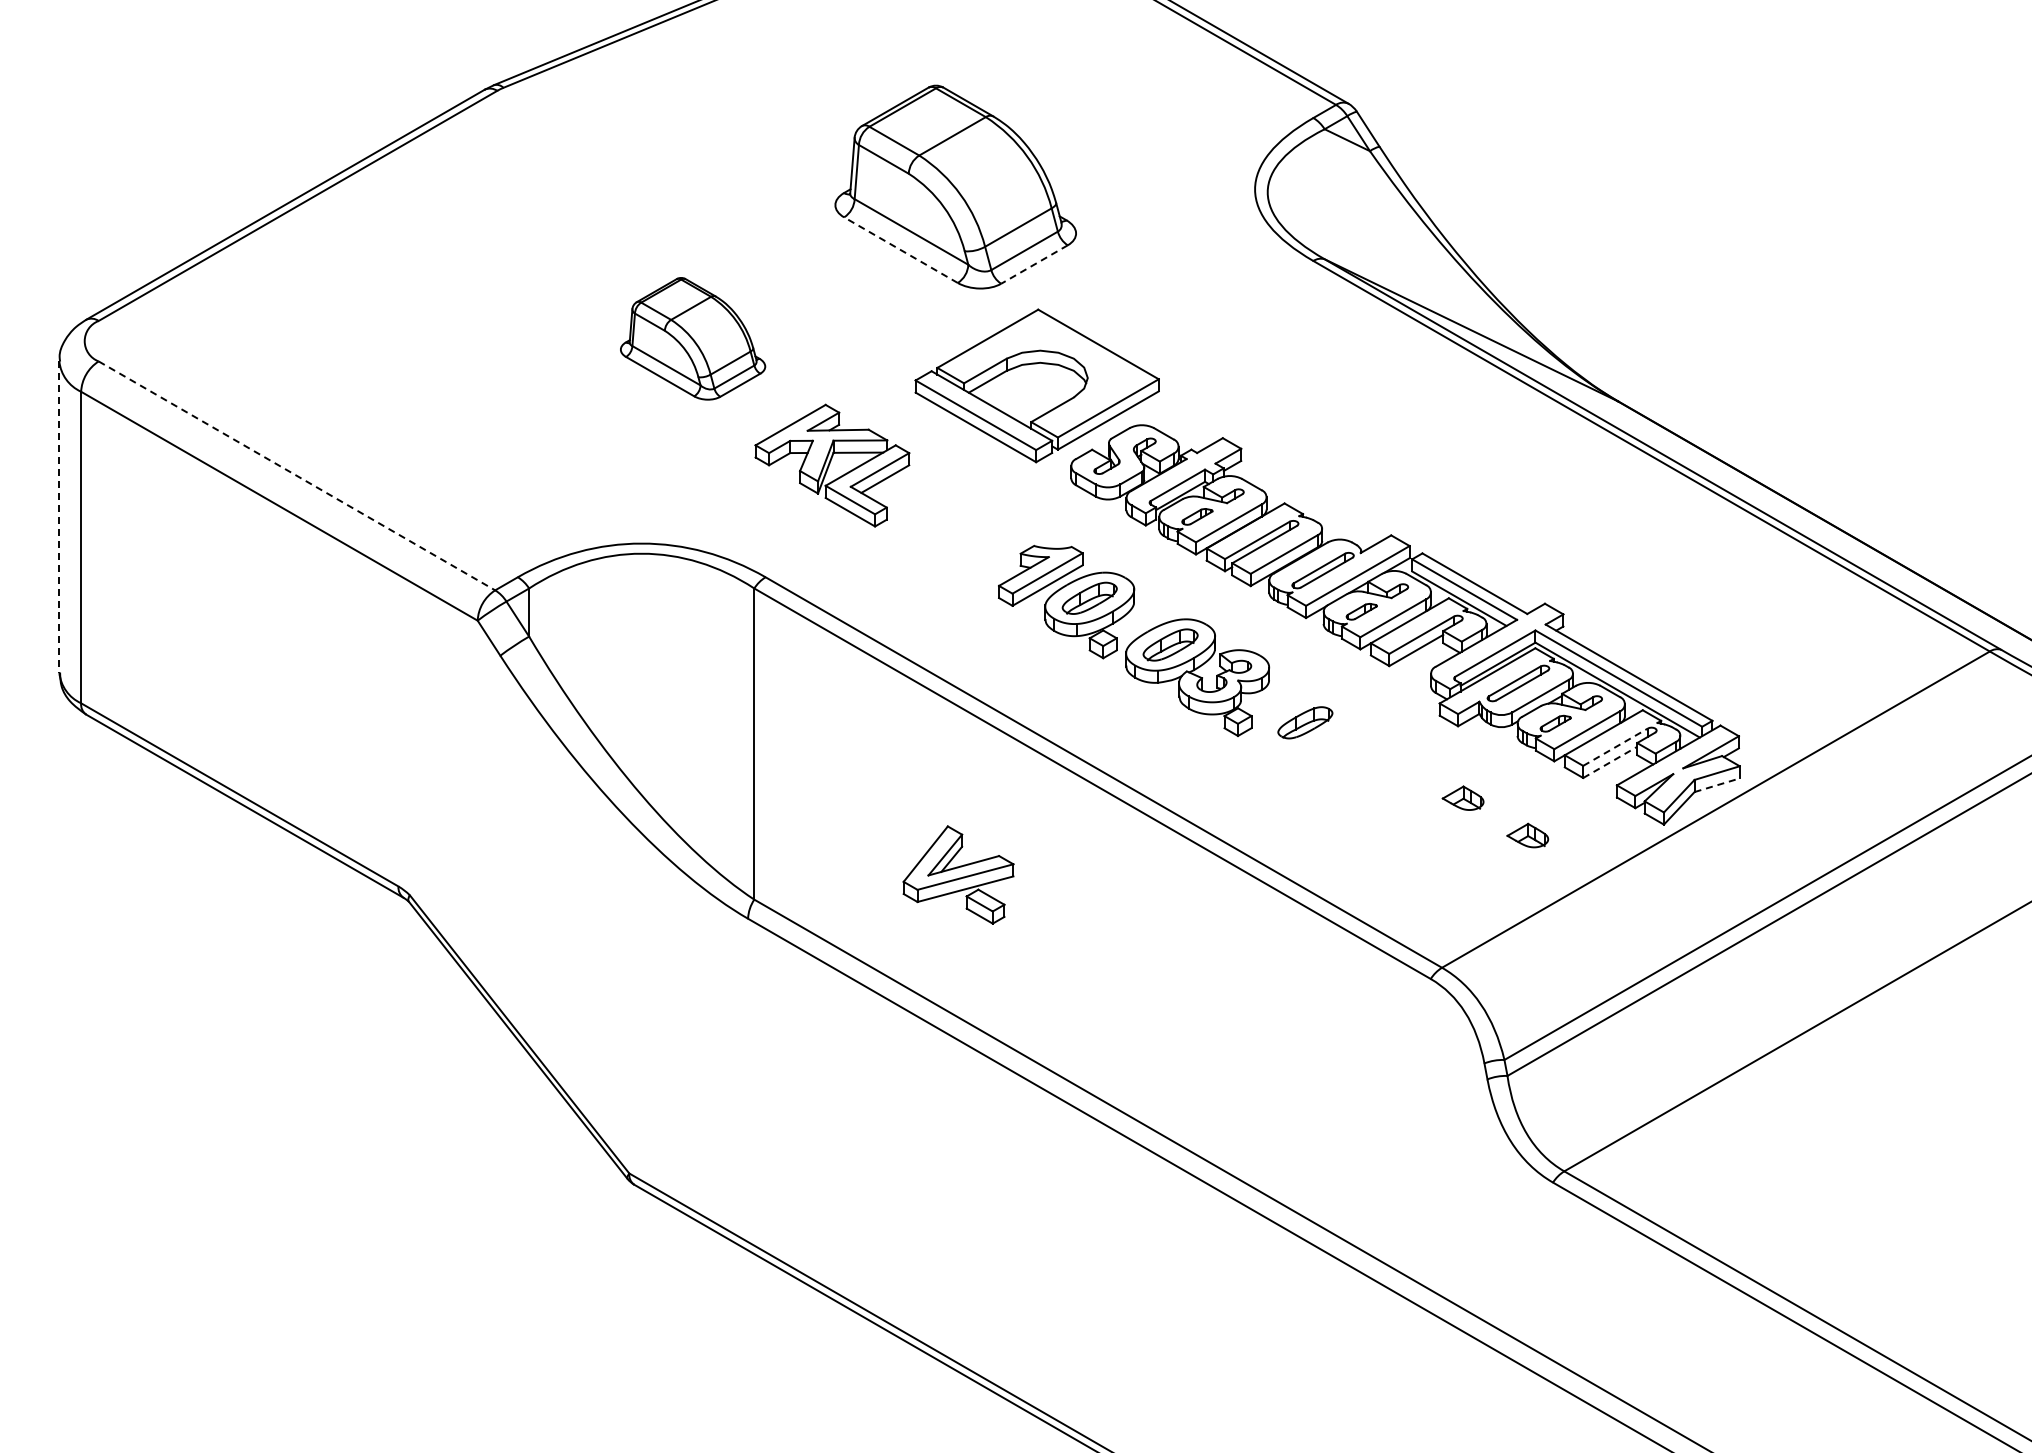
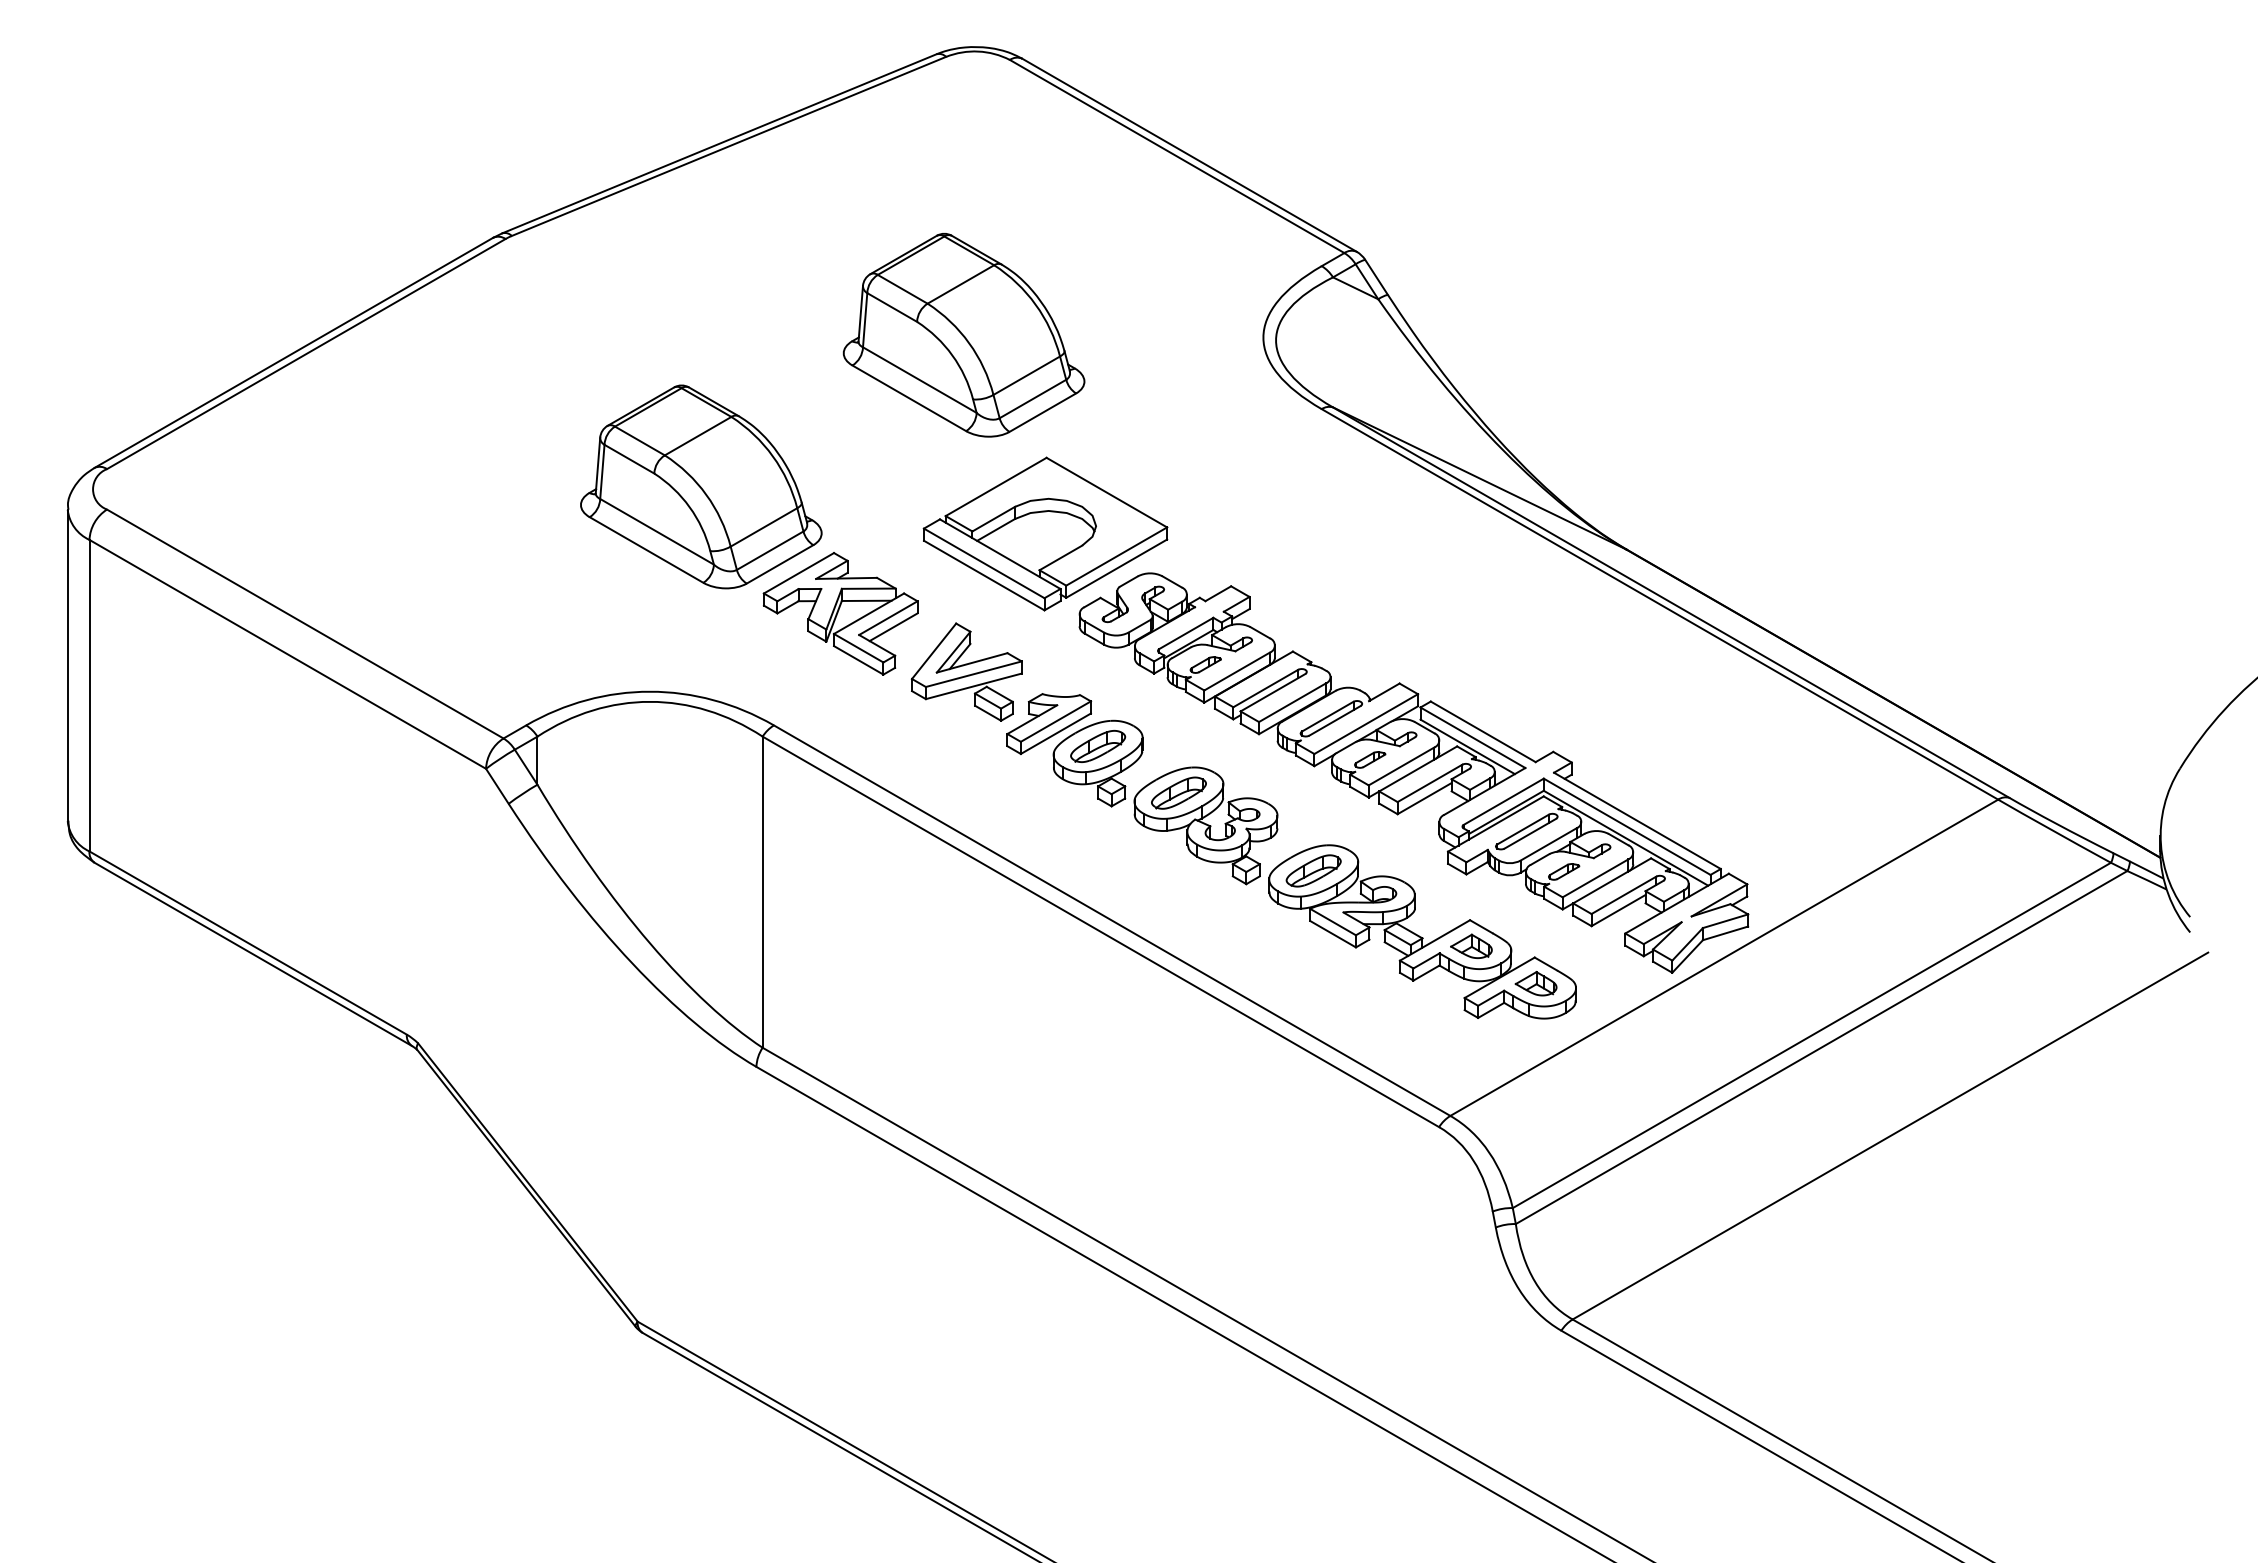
line: (901, 250) -> (909, 398), dashed -> solid
line: (1034, 264) -> (1042, 412), dashed -> solid
part: (693, 338) -> (701, 486), size x1.67
line: (297, 476) -> (305, 624), dashed -> solid
line: (59, 517) -> (67, 665), dashed -> solid
line: (1616, 747) -> (1624, 895), dashed -> solid
line: (1610, 762) -> (1618, 910), dashed -> solid
part: (1414, 783) -> (1422, 931), added
line: (1717, 785) -> (1725, 933), dashed -> solid
part: (958, 874) -> (966, 671), moved

